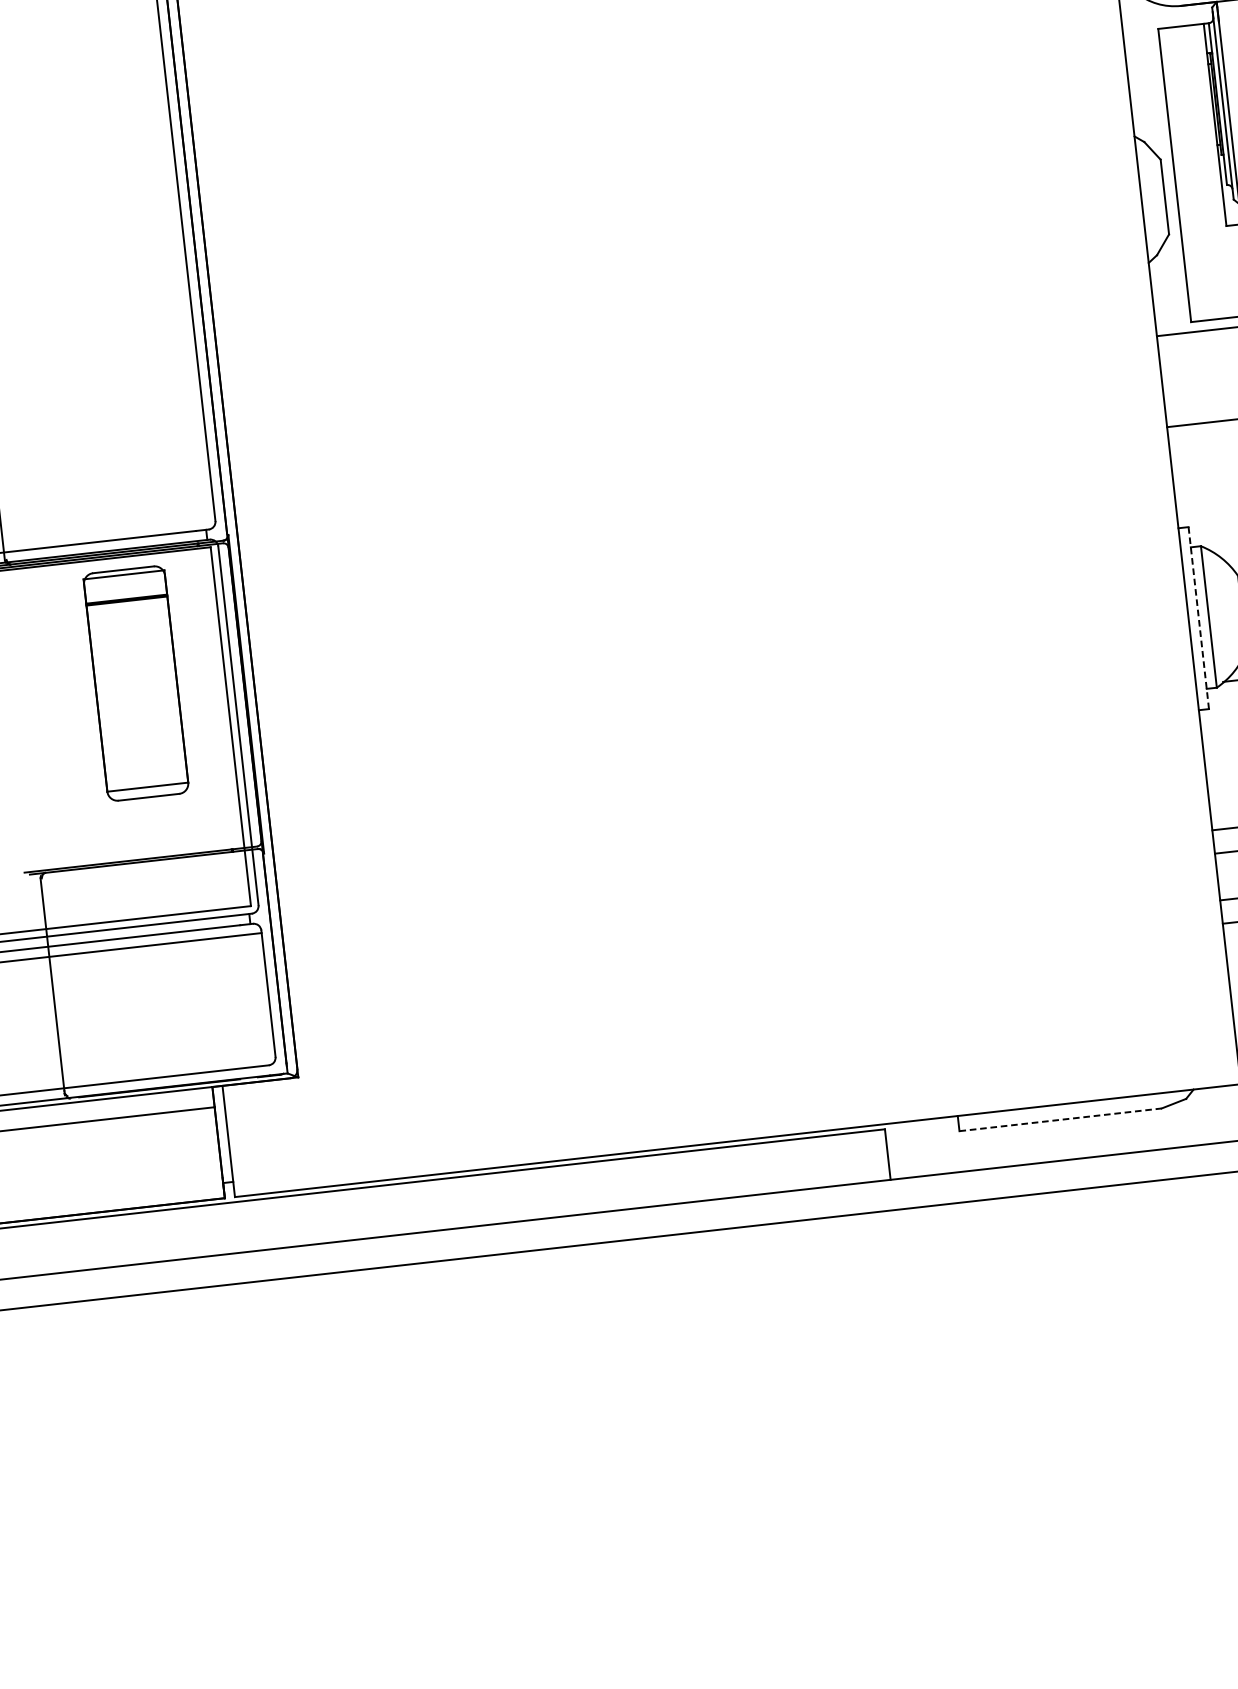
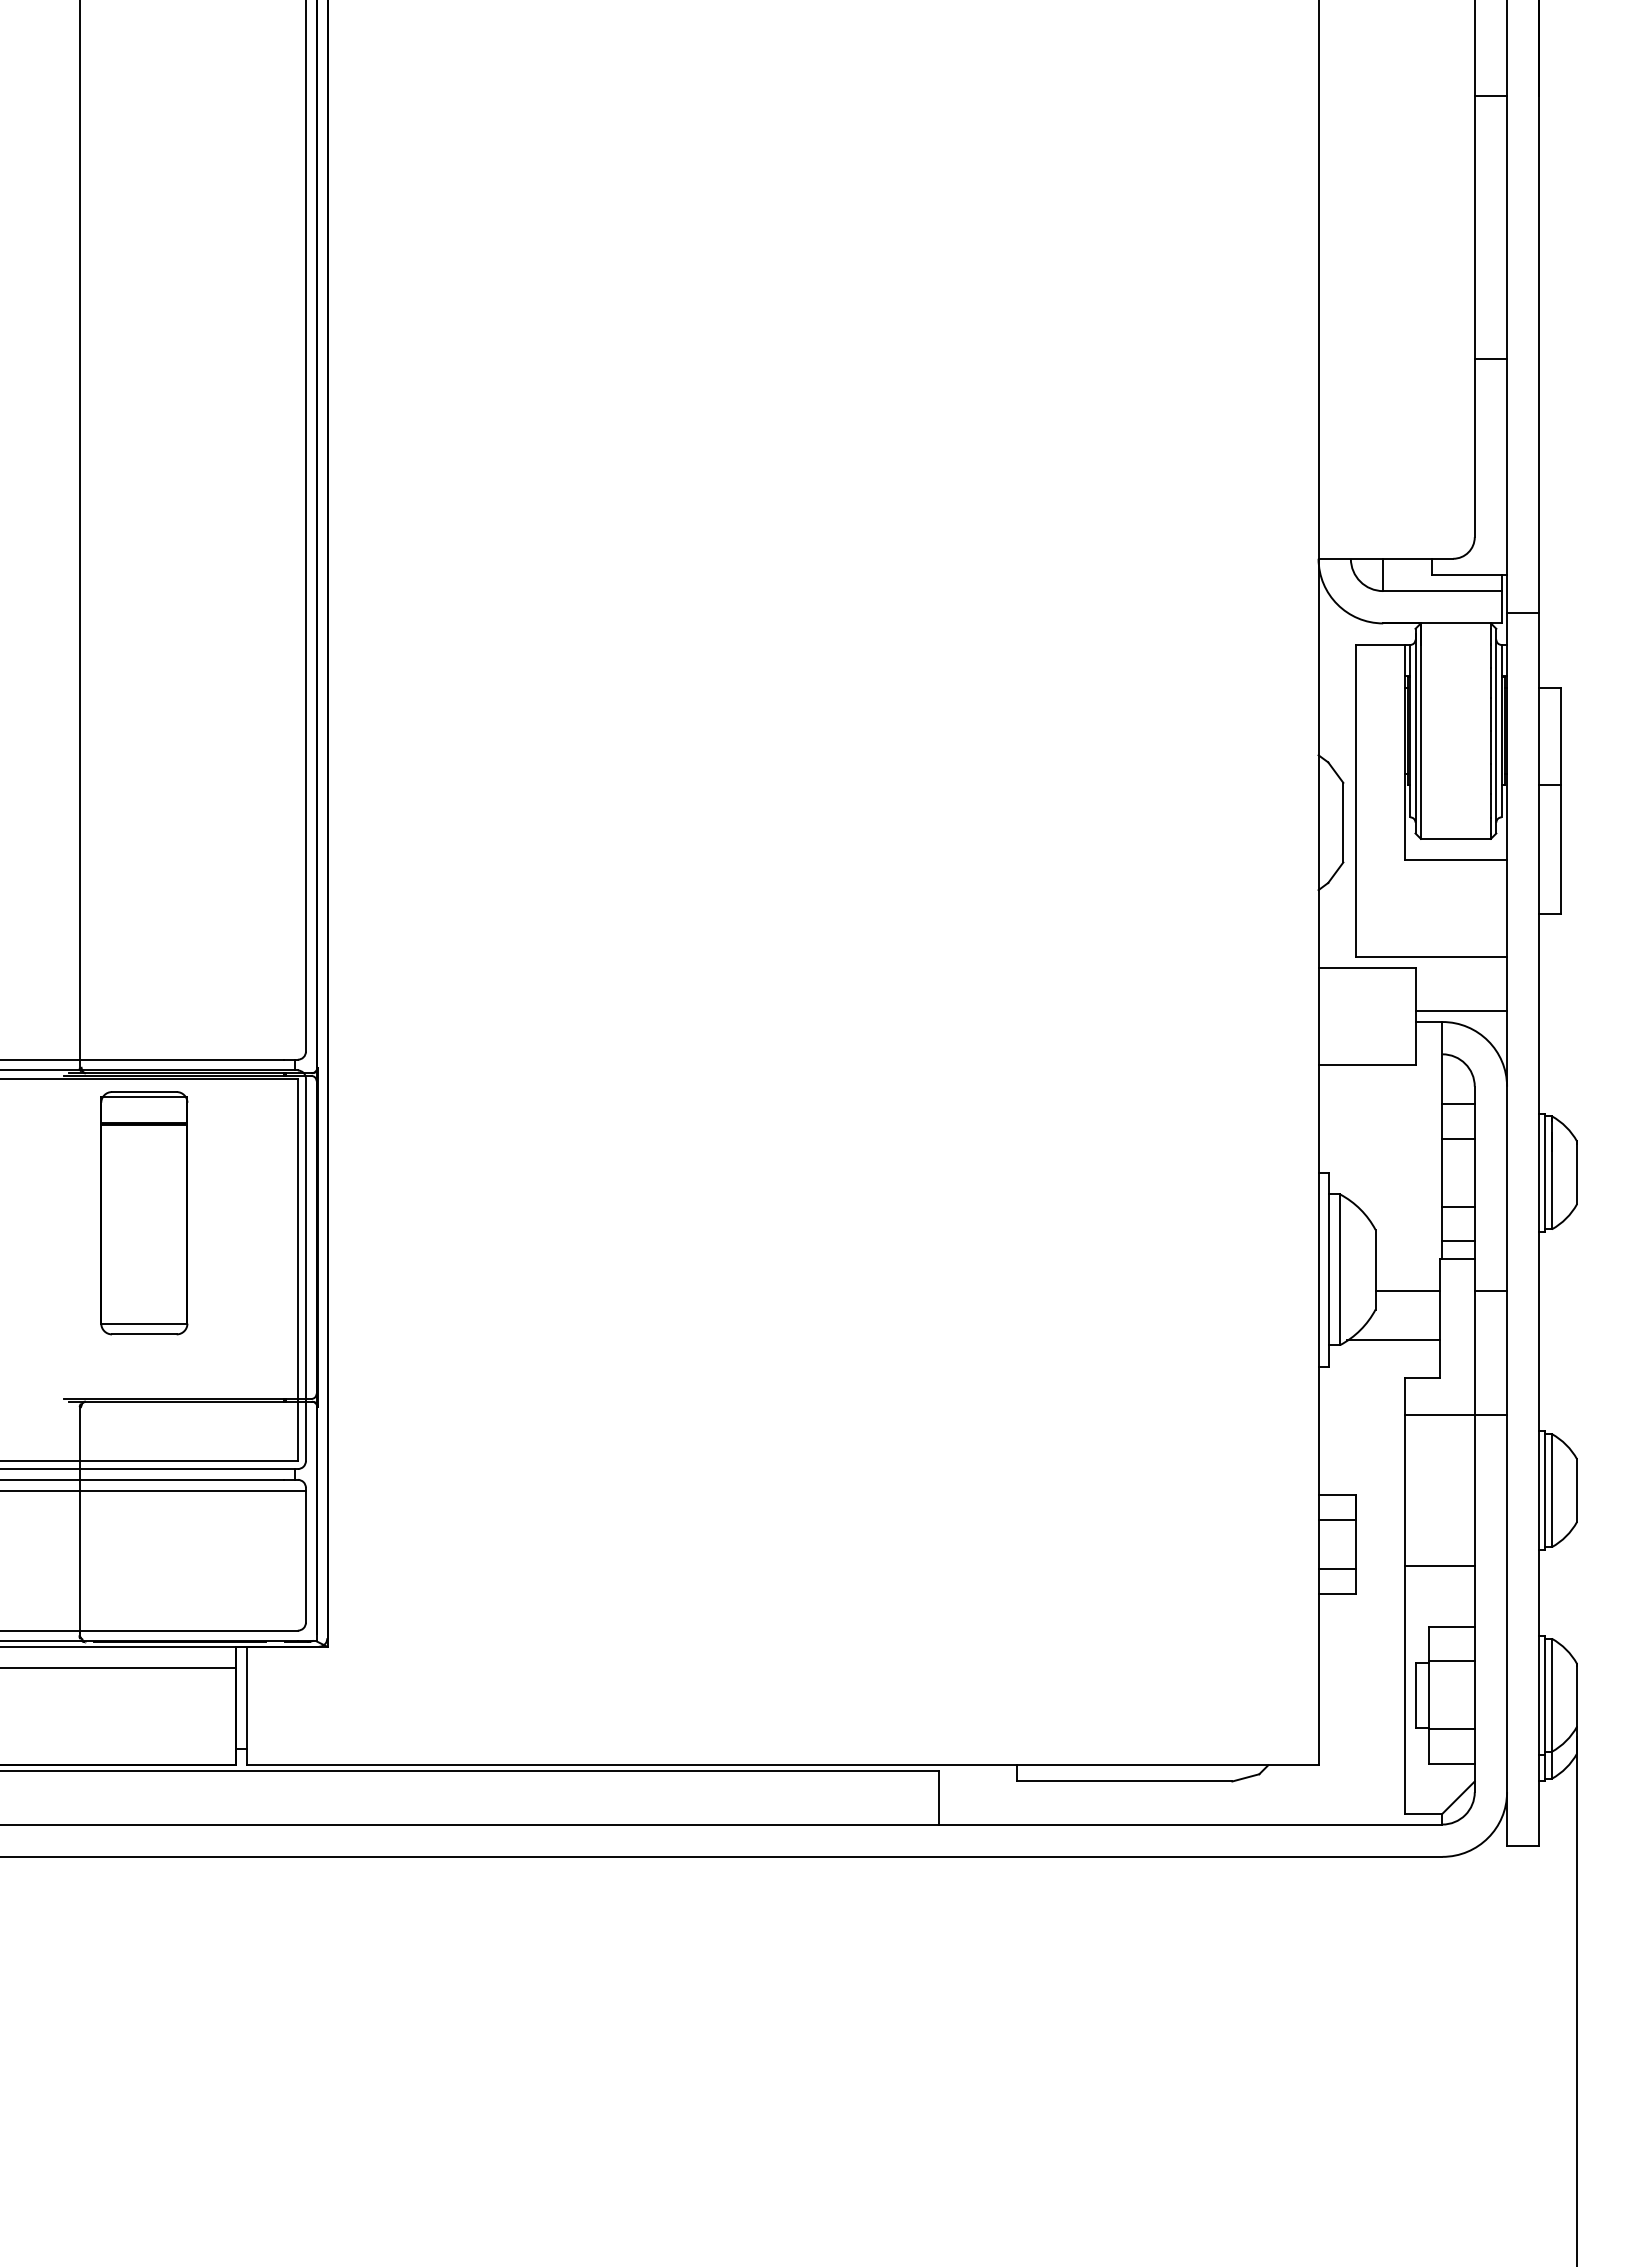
line: (1198, 617) -> (1329, 1269), dashed -> solid
part: (136, 683) -> (144, 1213), moved
line: (1060, 1119) -> (1124, 1781), dashed -> solid

